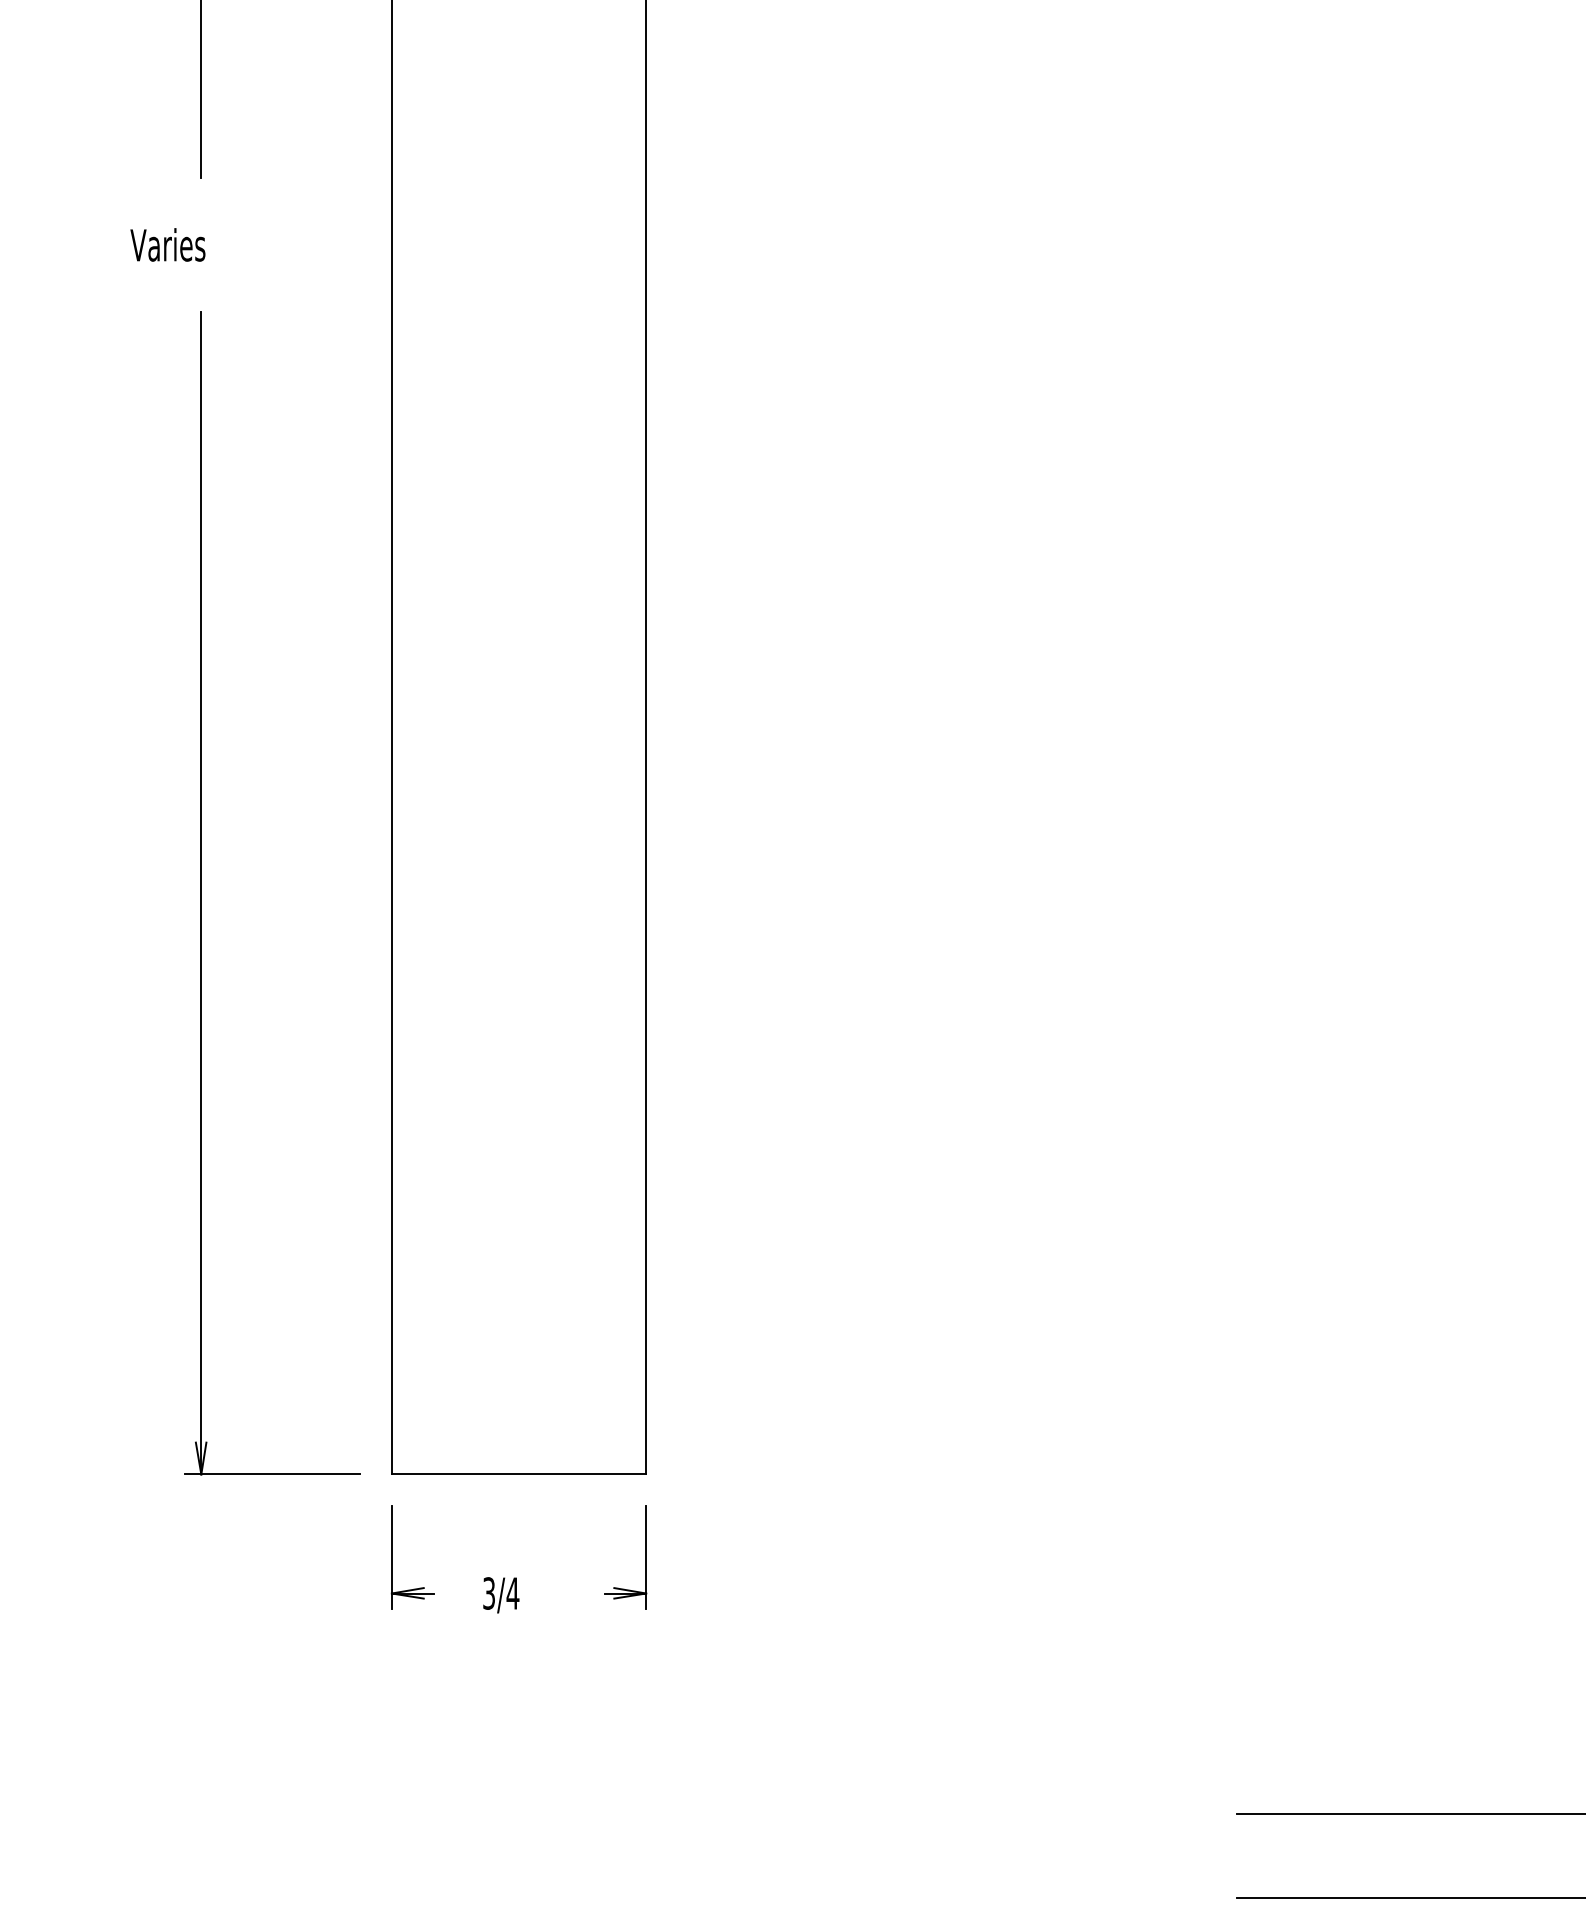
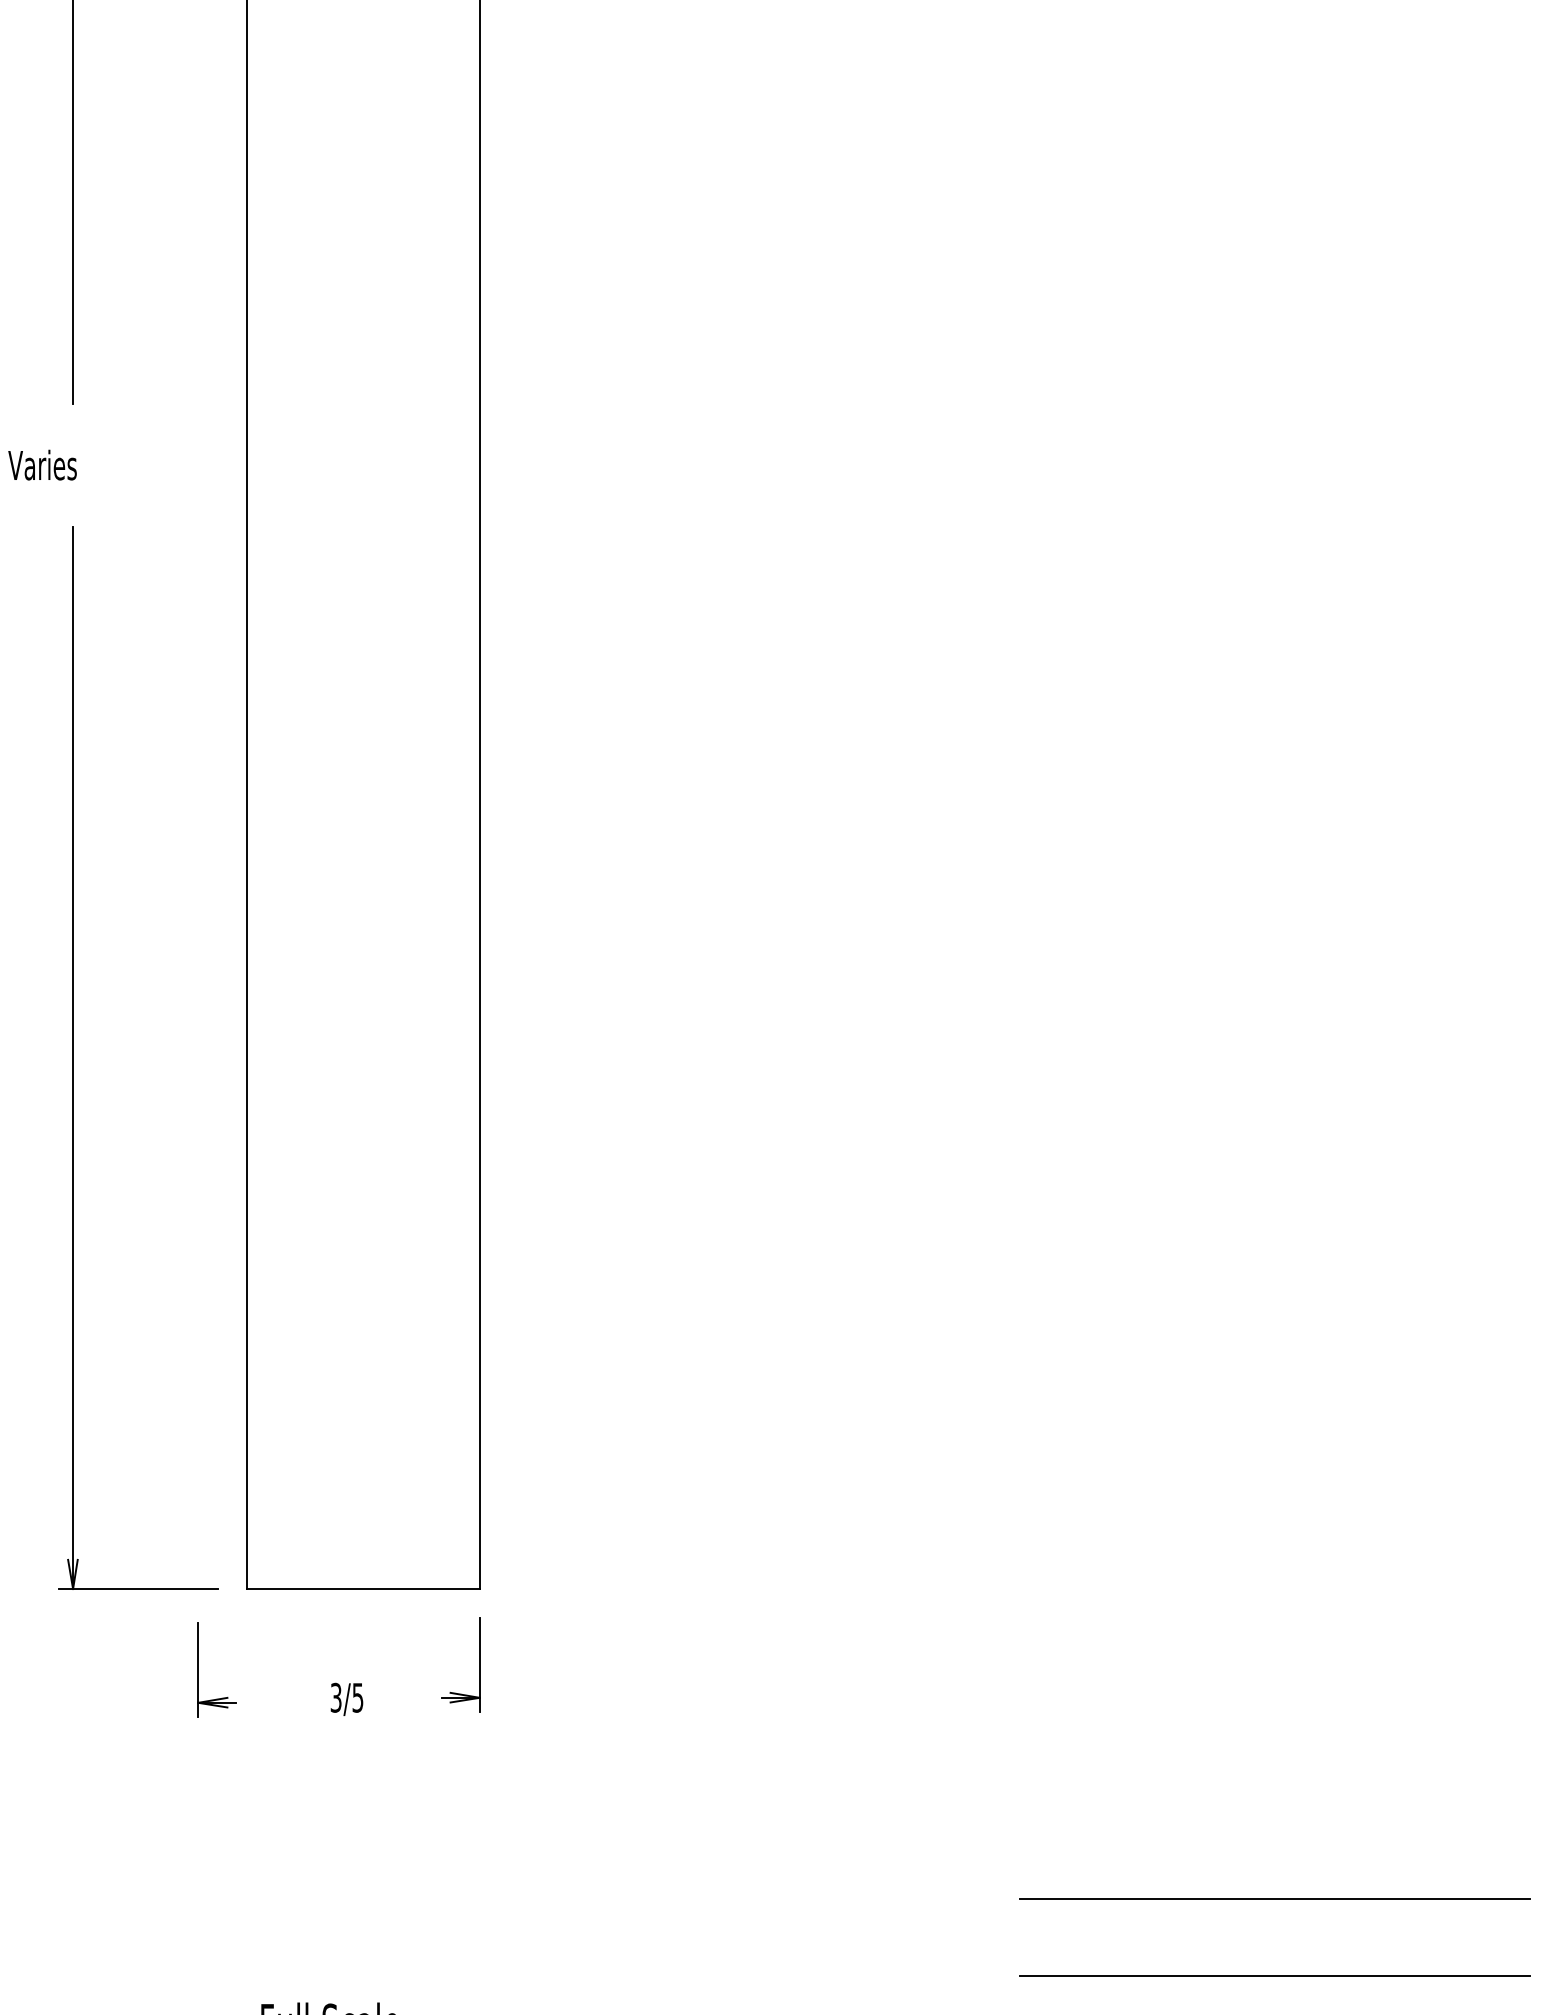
part: (392, 1557) -> (198, 1669), moved
text: (512, 1593) -> (357, 1697), 3/4 -> 3/5

